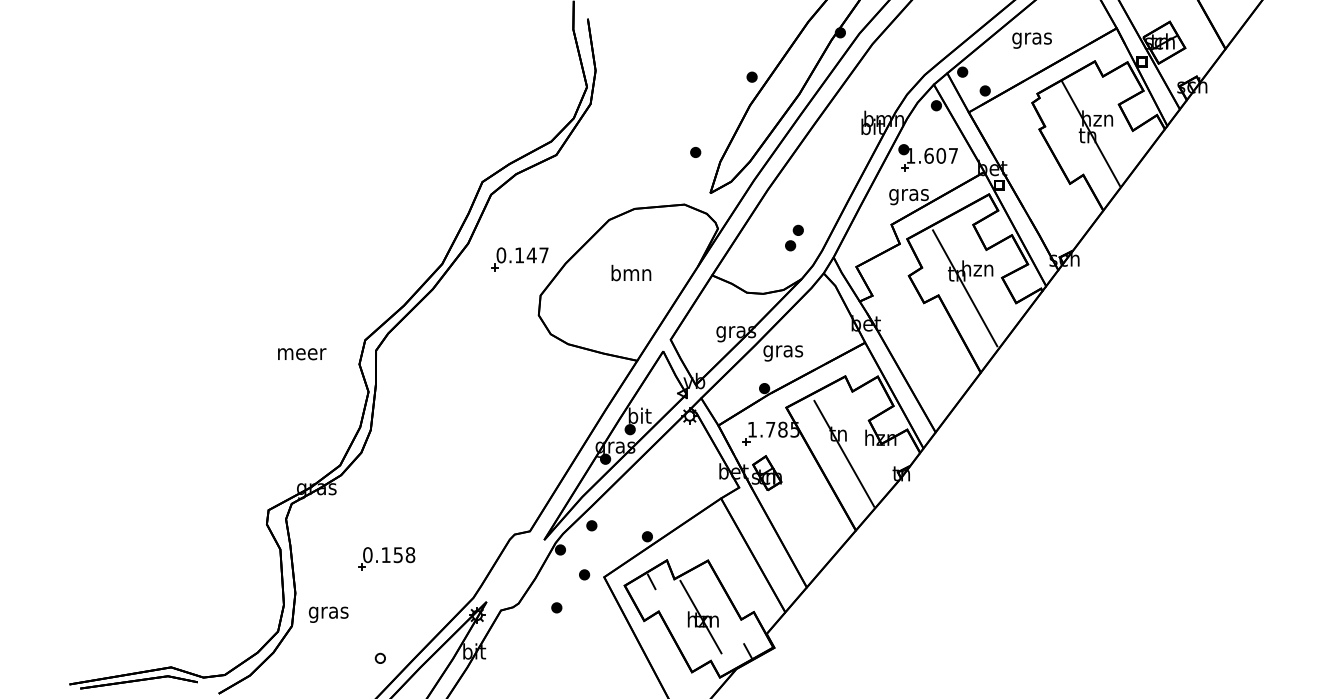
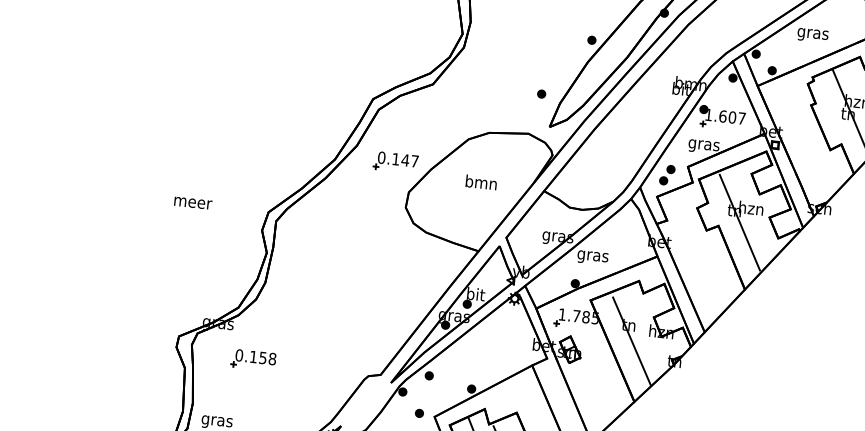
part: (794, 237) -> (667, 174), moved
text: (302, 354) -> (193, 203), moved
part: (386, 558) -> (253, 359), moved

